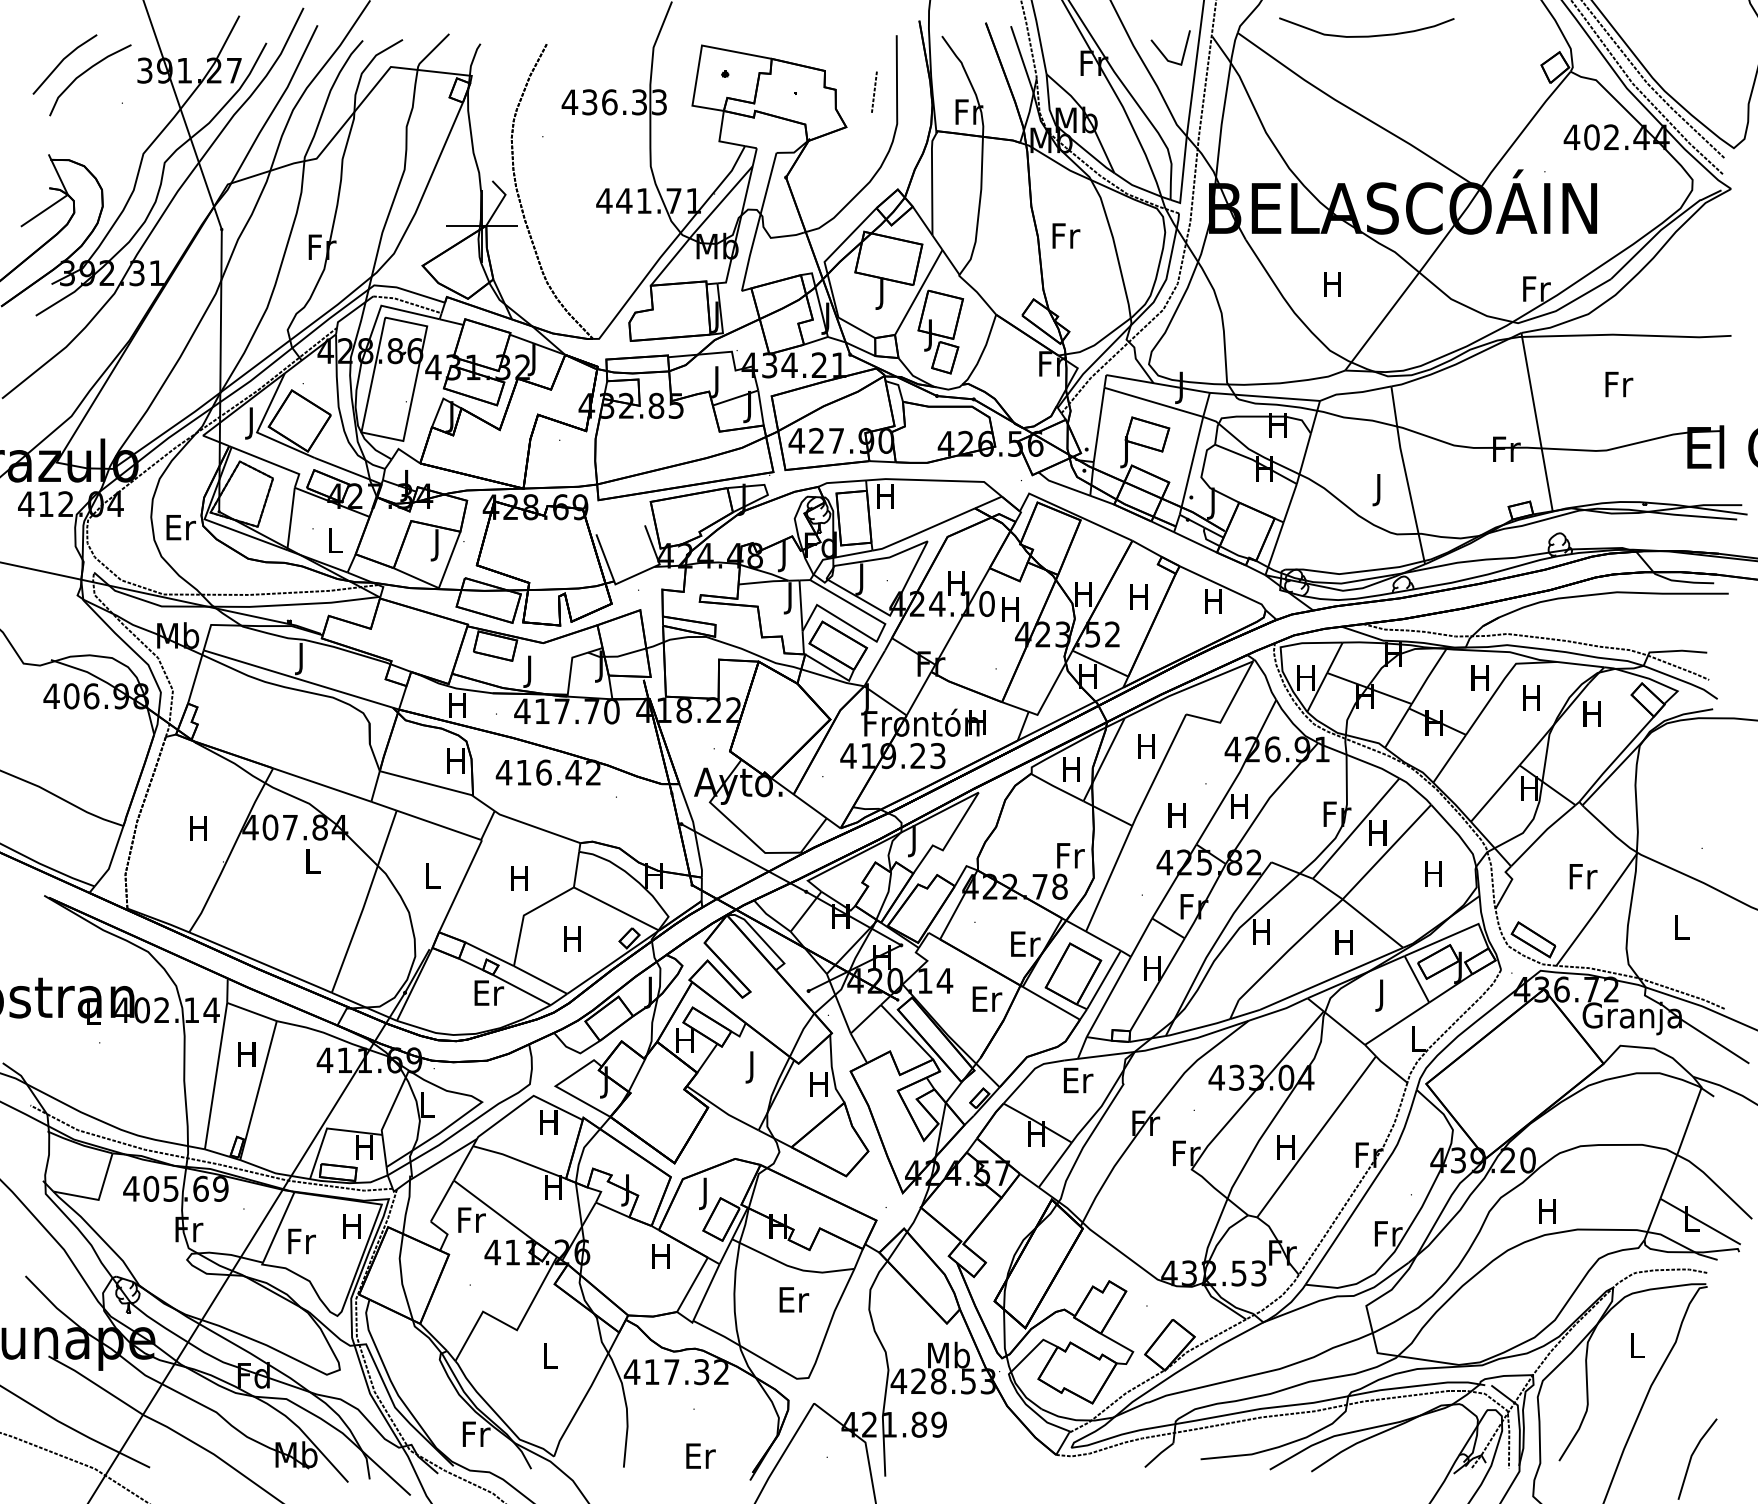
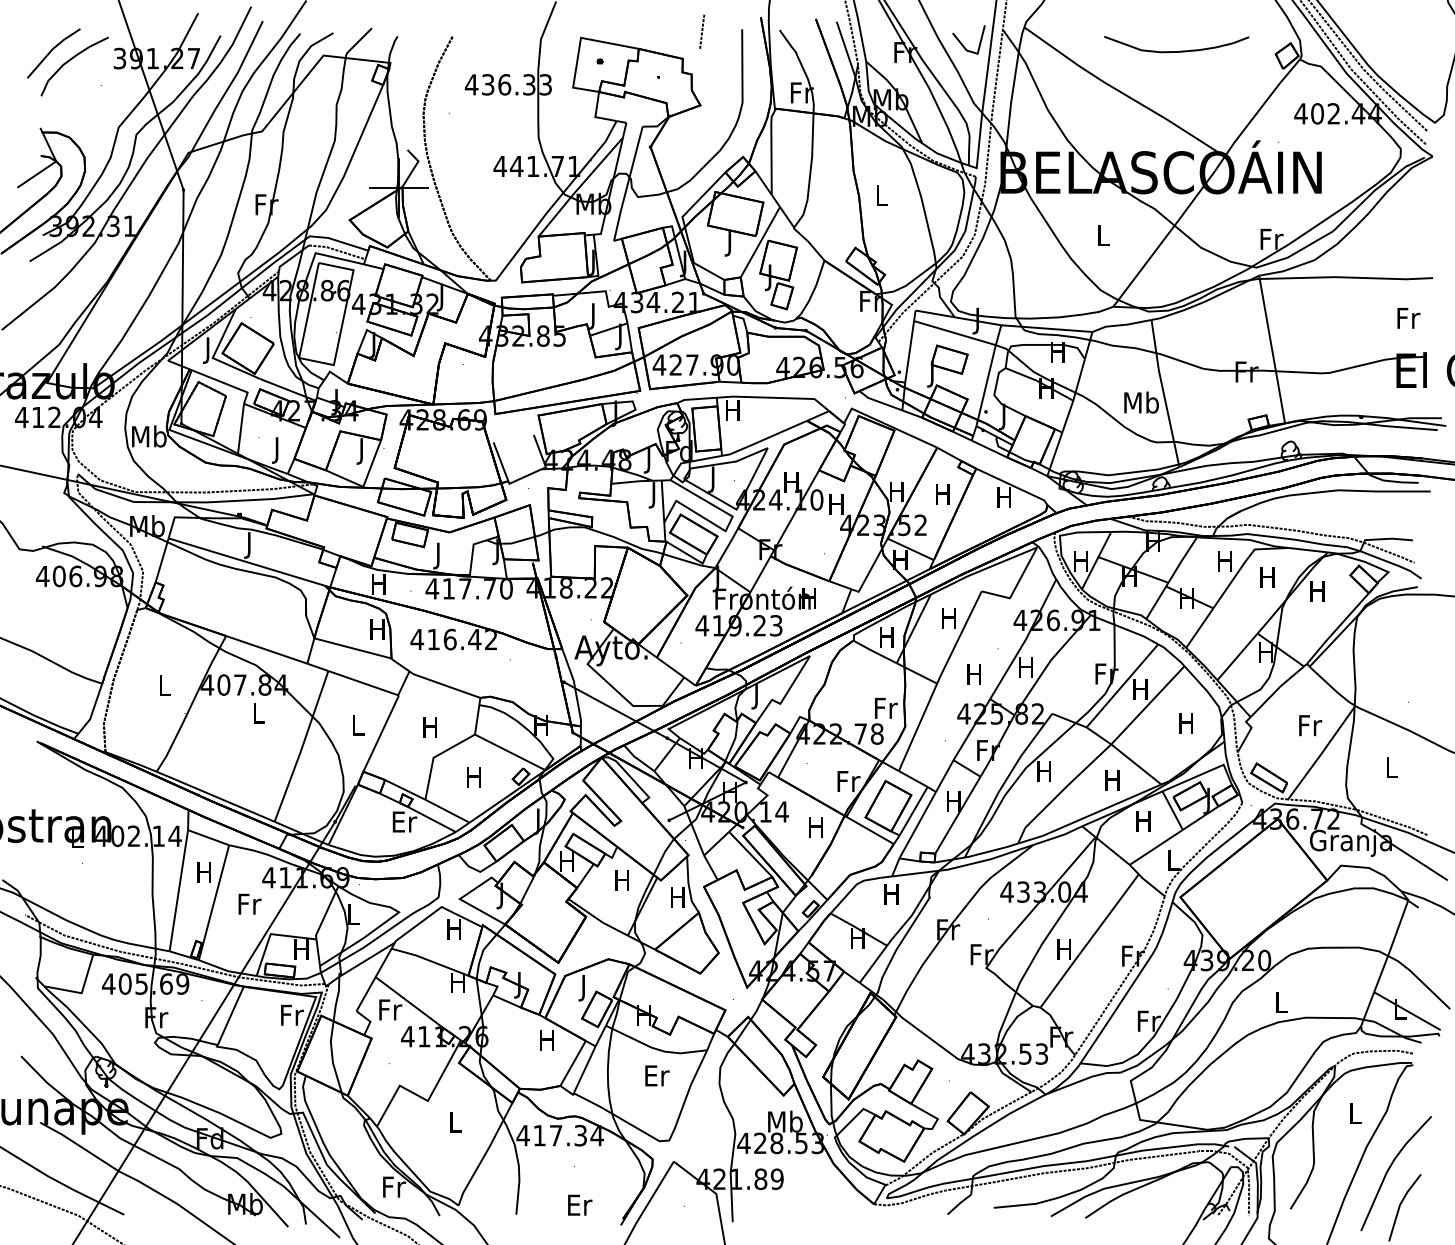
curve: (1366, 35) -> (1176, 51), moved
line: (874, 91) -> (702, 31), moved
text: (1066, 235) -> (882, 195), Fr -> L
text: (1332, 284) -> (1102, 235), H -> L
text: (1619, 384) -> (1409, 318), moved
text: (1379, 489) -> (1141, 405), J -> Mb
text: (180, 526) -> (149, 435), Er -> Mb
text: (335, 544) -> (277, 450), L -> J
text: (198, 828) -> (164, 685), H -> L
text: (1025, 943) -> (848, 780), Er -> Fr
text: (1381, 995) -> (1143, 824), J -> H
text: (987, 998) -> (817, 826), Er -> H
text: (751, 1067) -> (621, 883), J -> H
text: (1078, 1080) -> (892, 894), Er -> H
text: (1547, 1211) -> (1280, 1002), H -> L
text: (353, 1226) -> (292, 1015), H -> Fr
text: (301, 1241) -> (249, 904), moved
text: (721, 1371) -> (597, 1135), 417.32 -> 417.34
line: (1679, 1412) -> (1389, 1169), added

